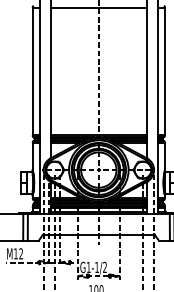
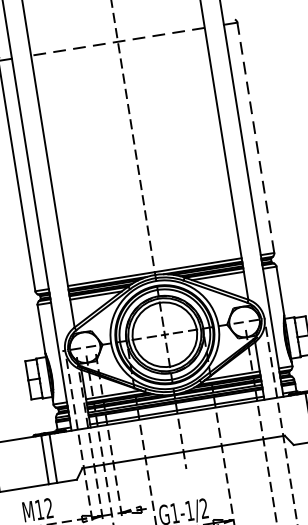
line: (98, 7) -> (117, 41), solid -> dashed
line: (165, 71) -> (256, 137), solid -> dashed

